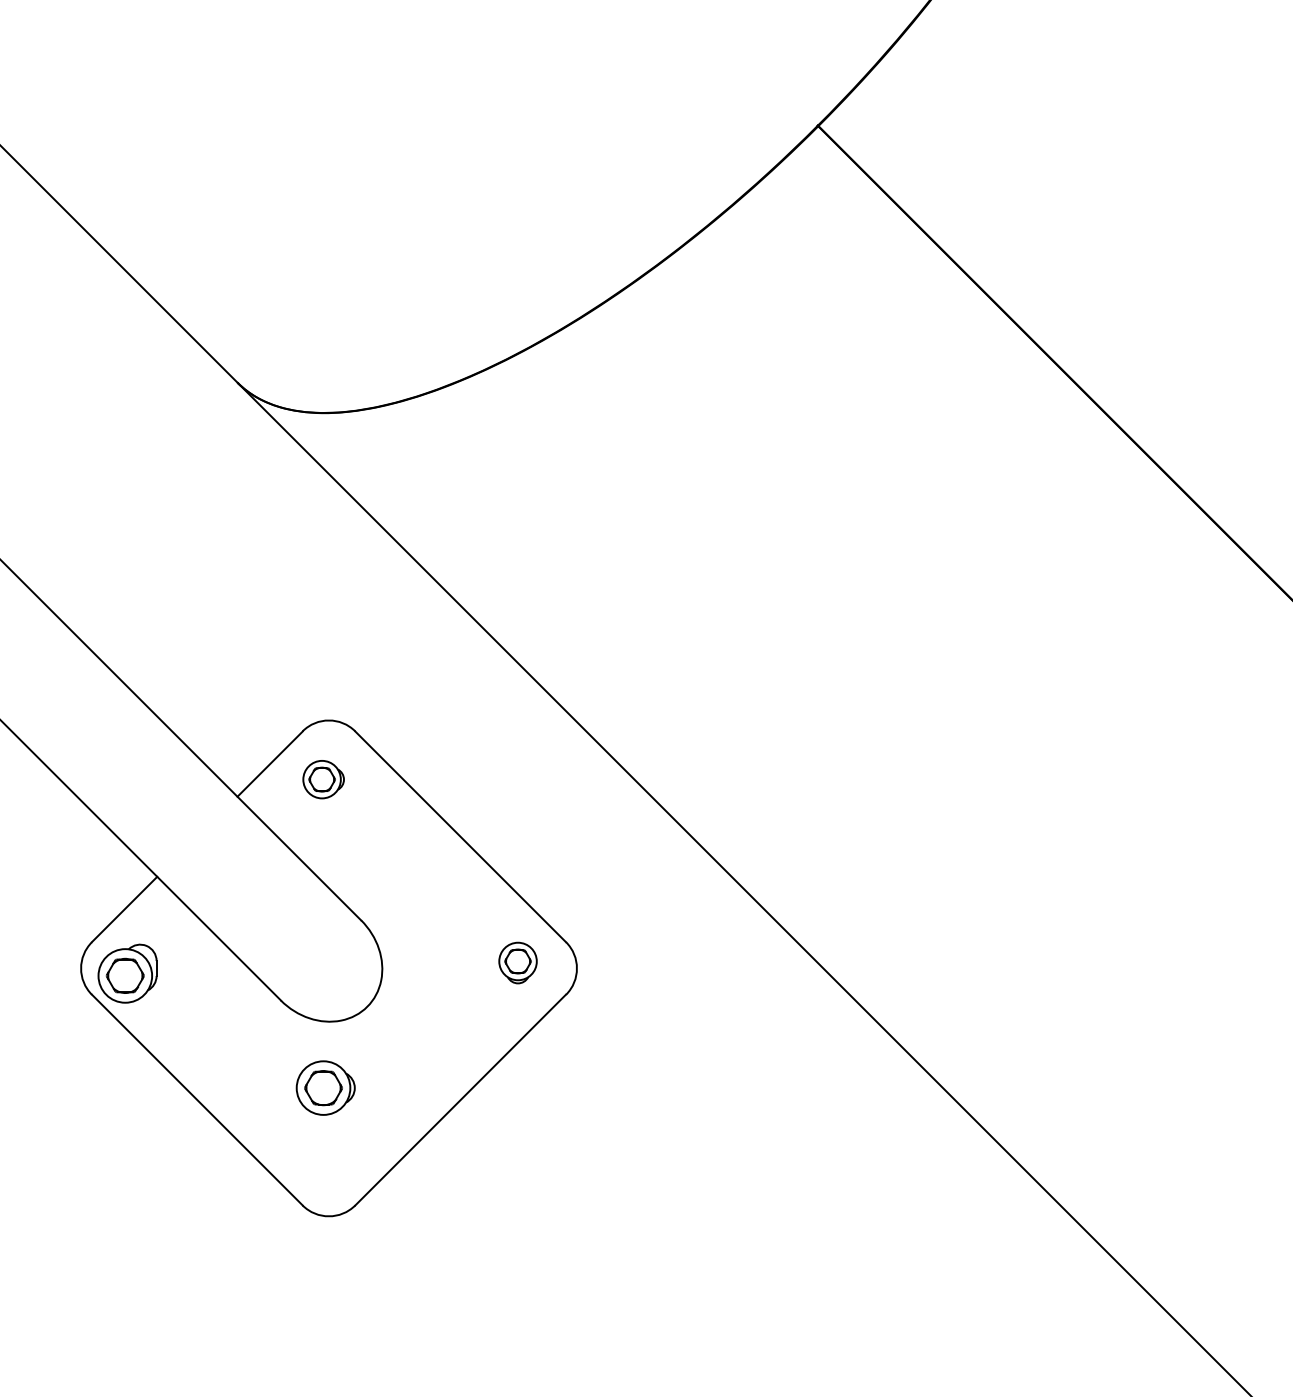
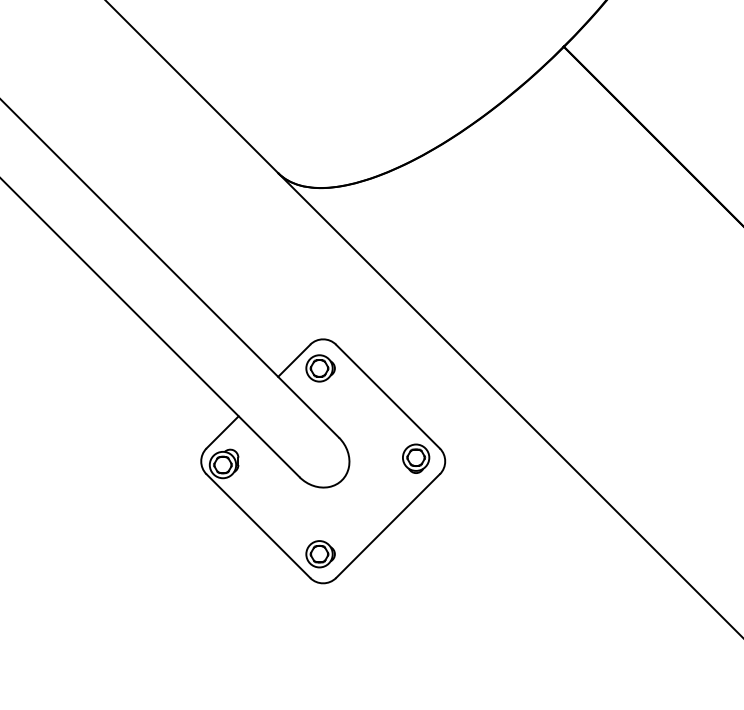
part: (323, 779) -> (320, 368), size x1.43
part: (518, 962) -> (416, 458), size x1.43
part: (325, 1088) -> (320, 554), moved

